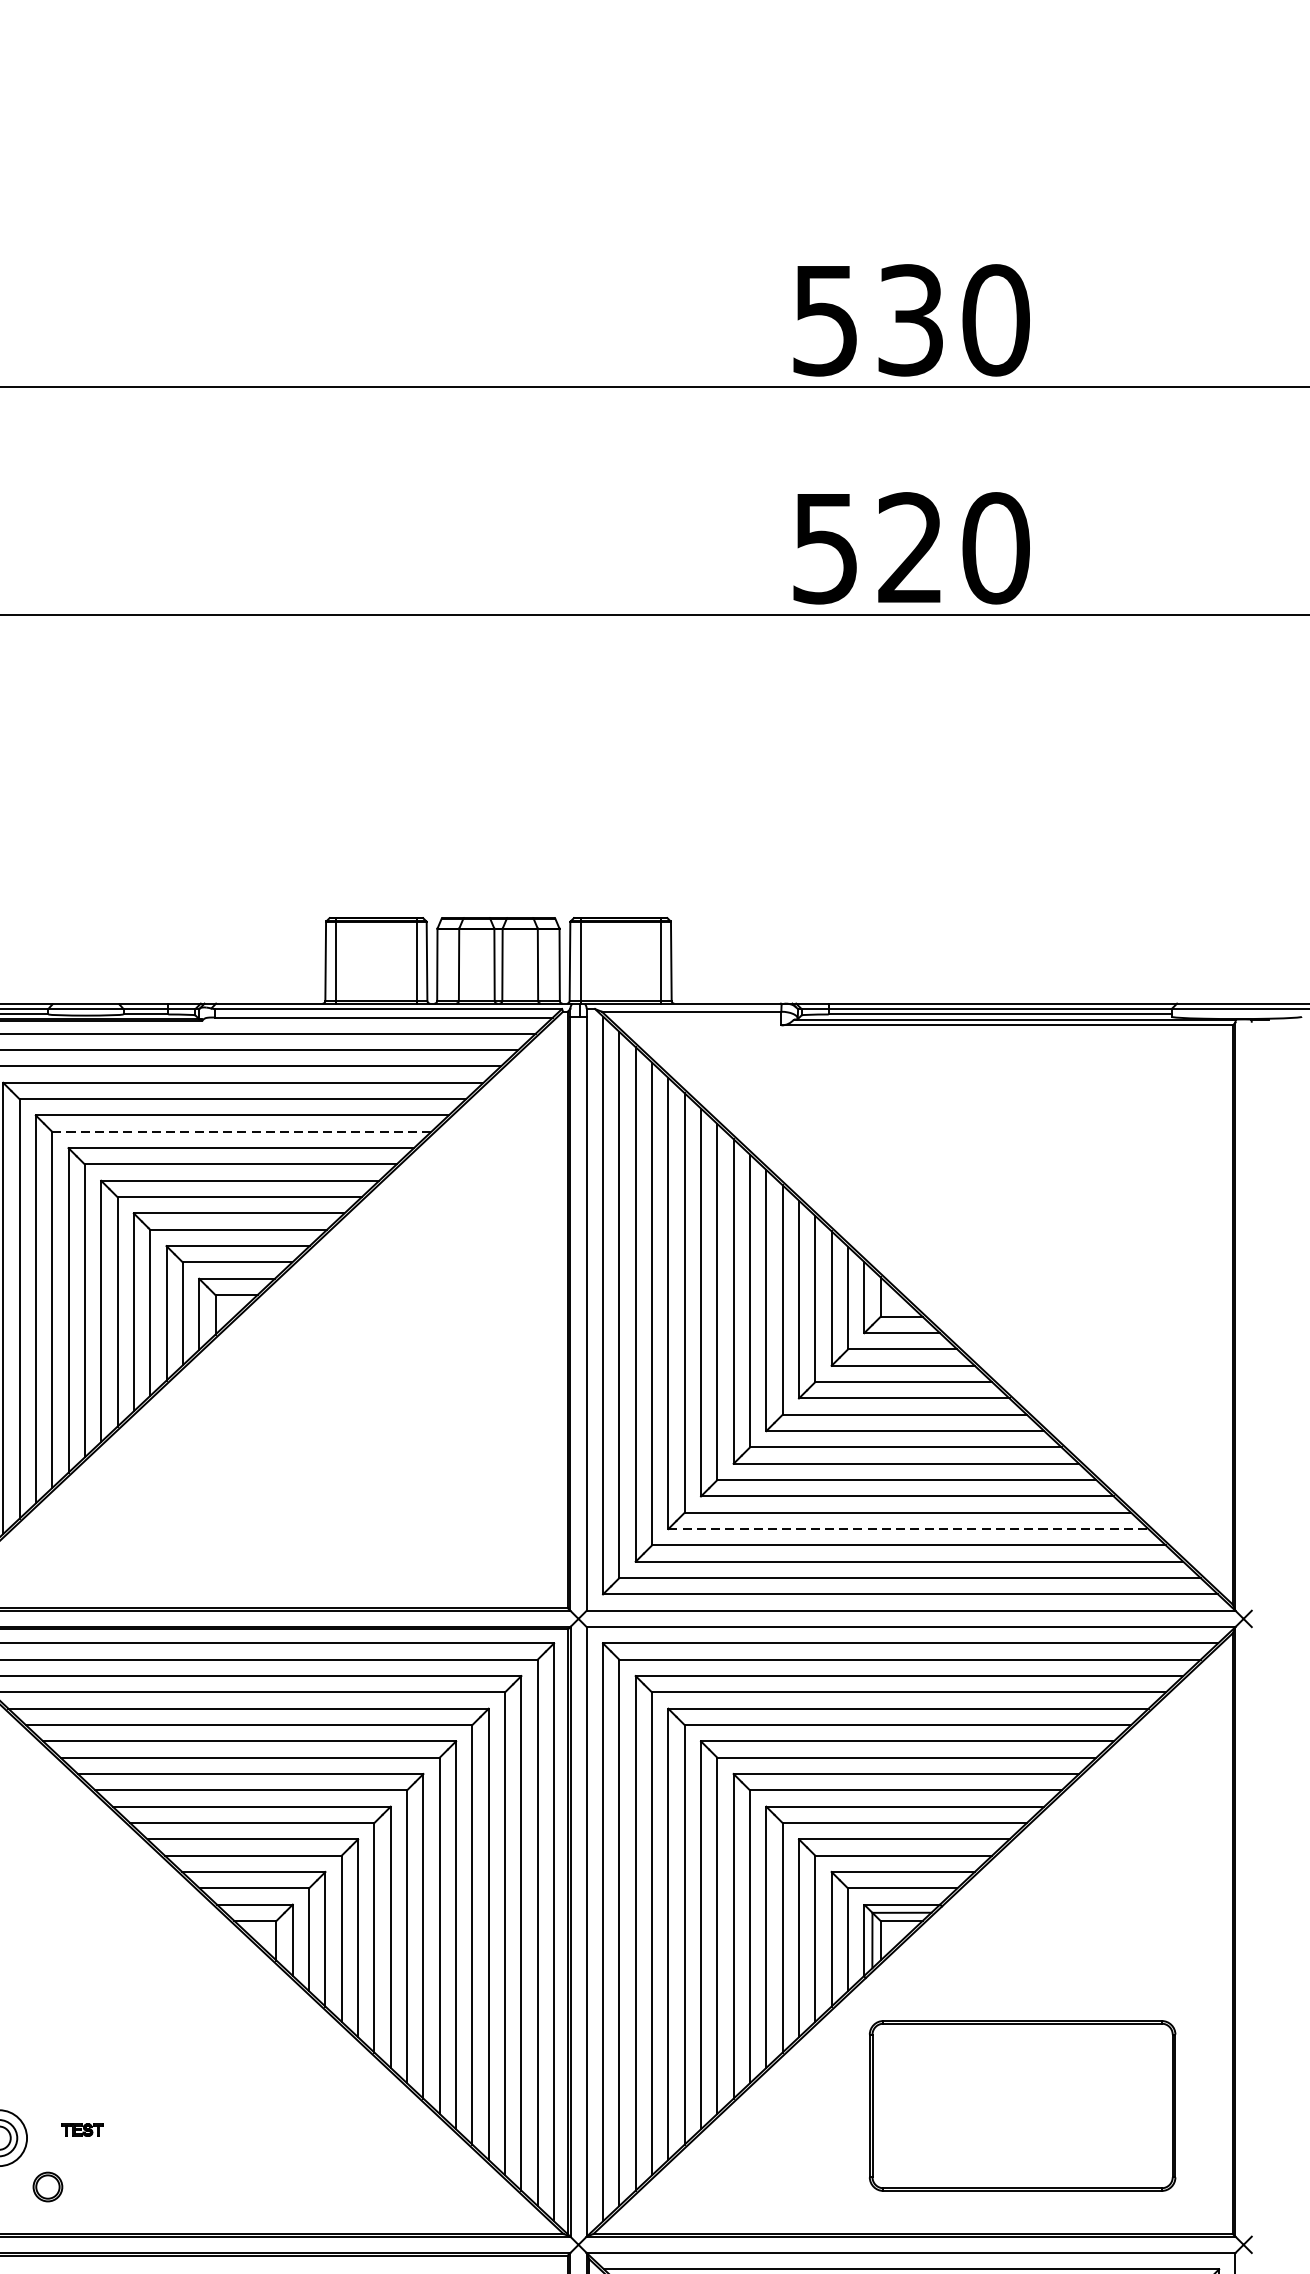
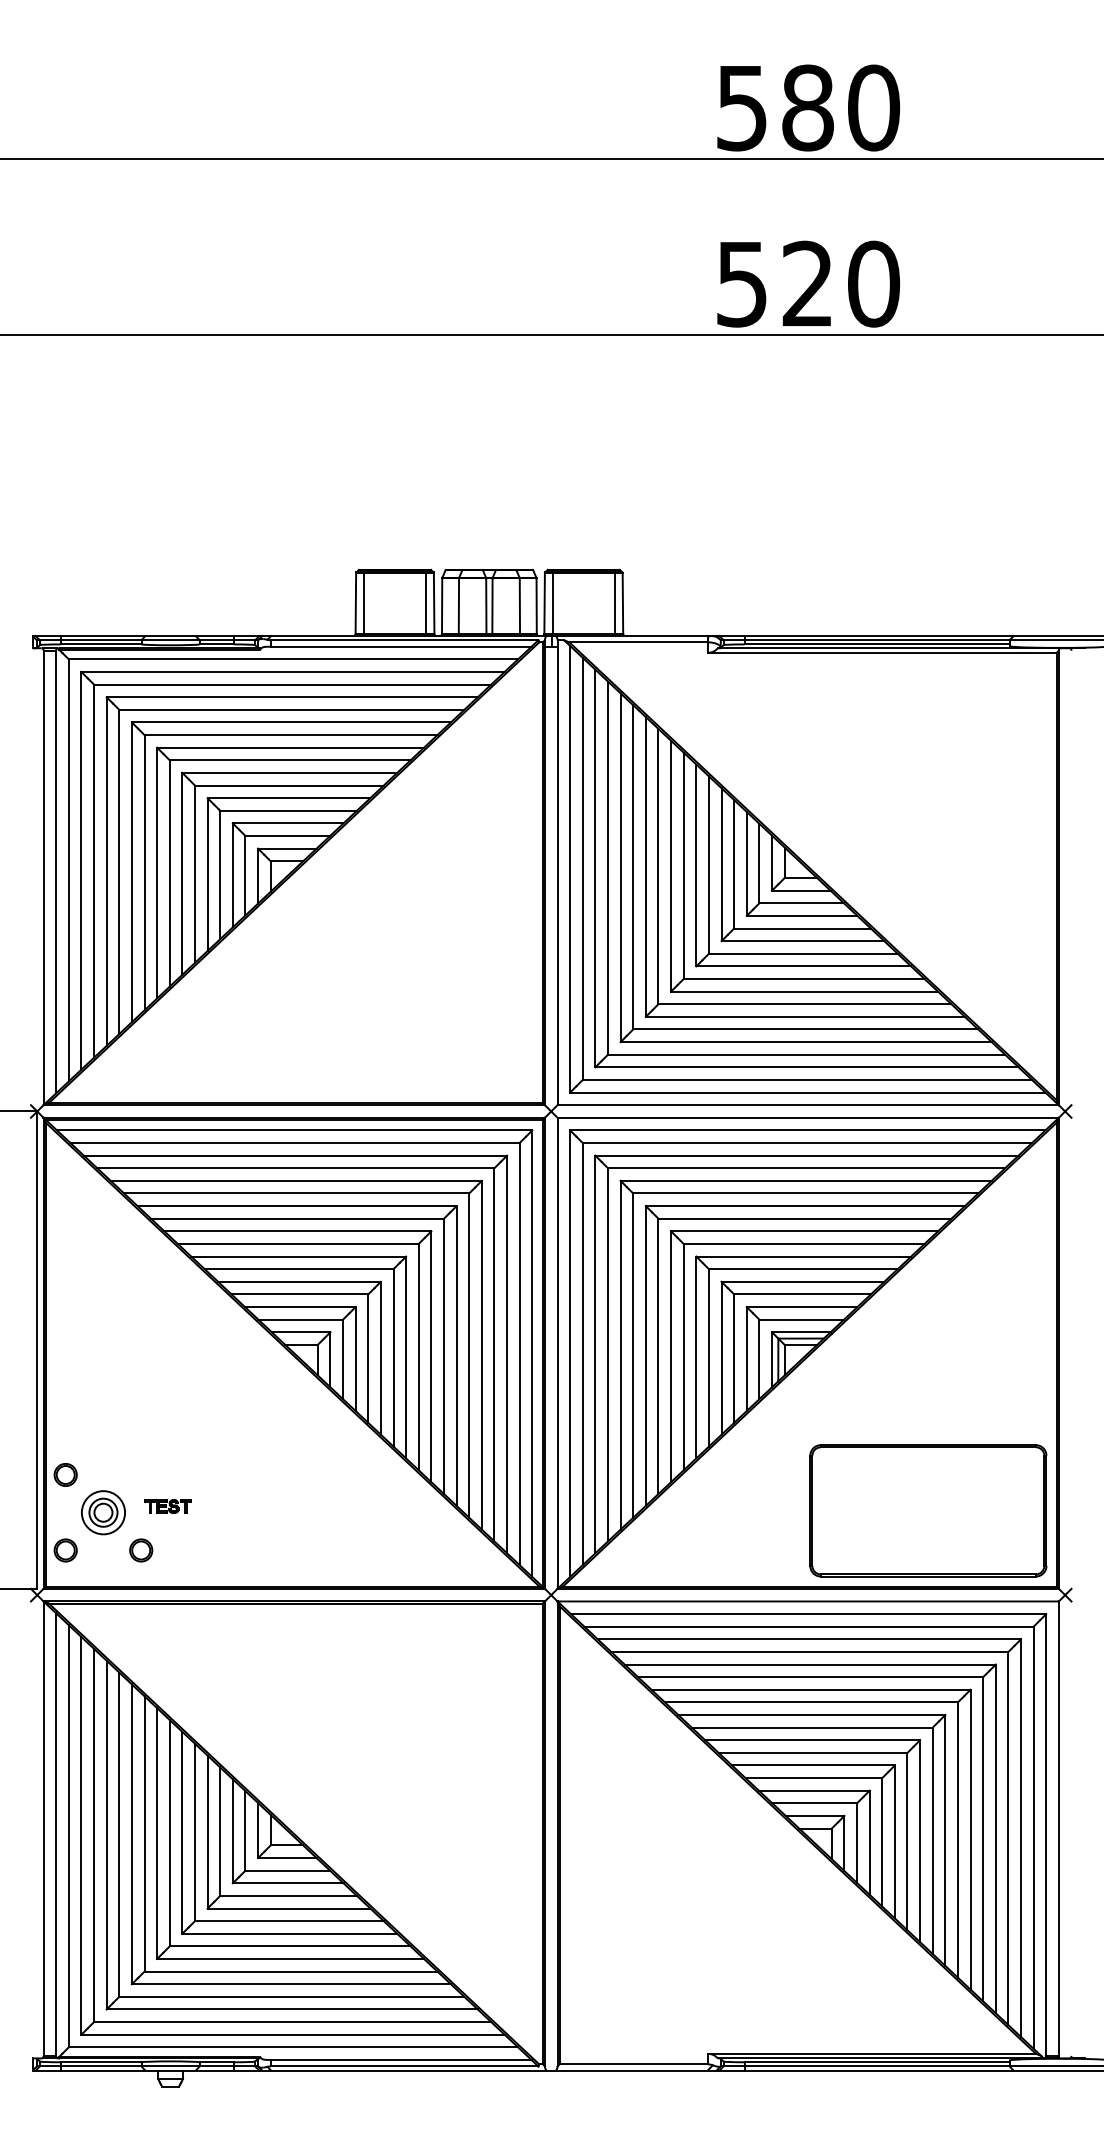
text: (911, 319) -> (808, 107), 530 -> 580
line: (242, 1132) -> (291, 735), dashed -> solid
line: (908, 1529) -> (806, 1042), dashed -> solid
part: (1022, 2105) -> (928, 1510), moved
part: (81, 2130) -> (167, 1506), size x1.43

